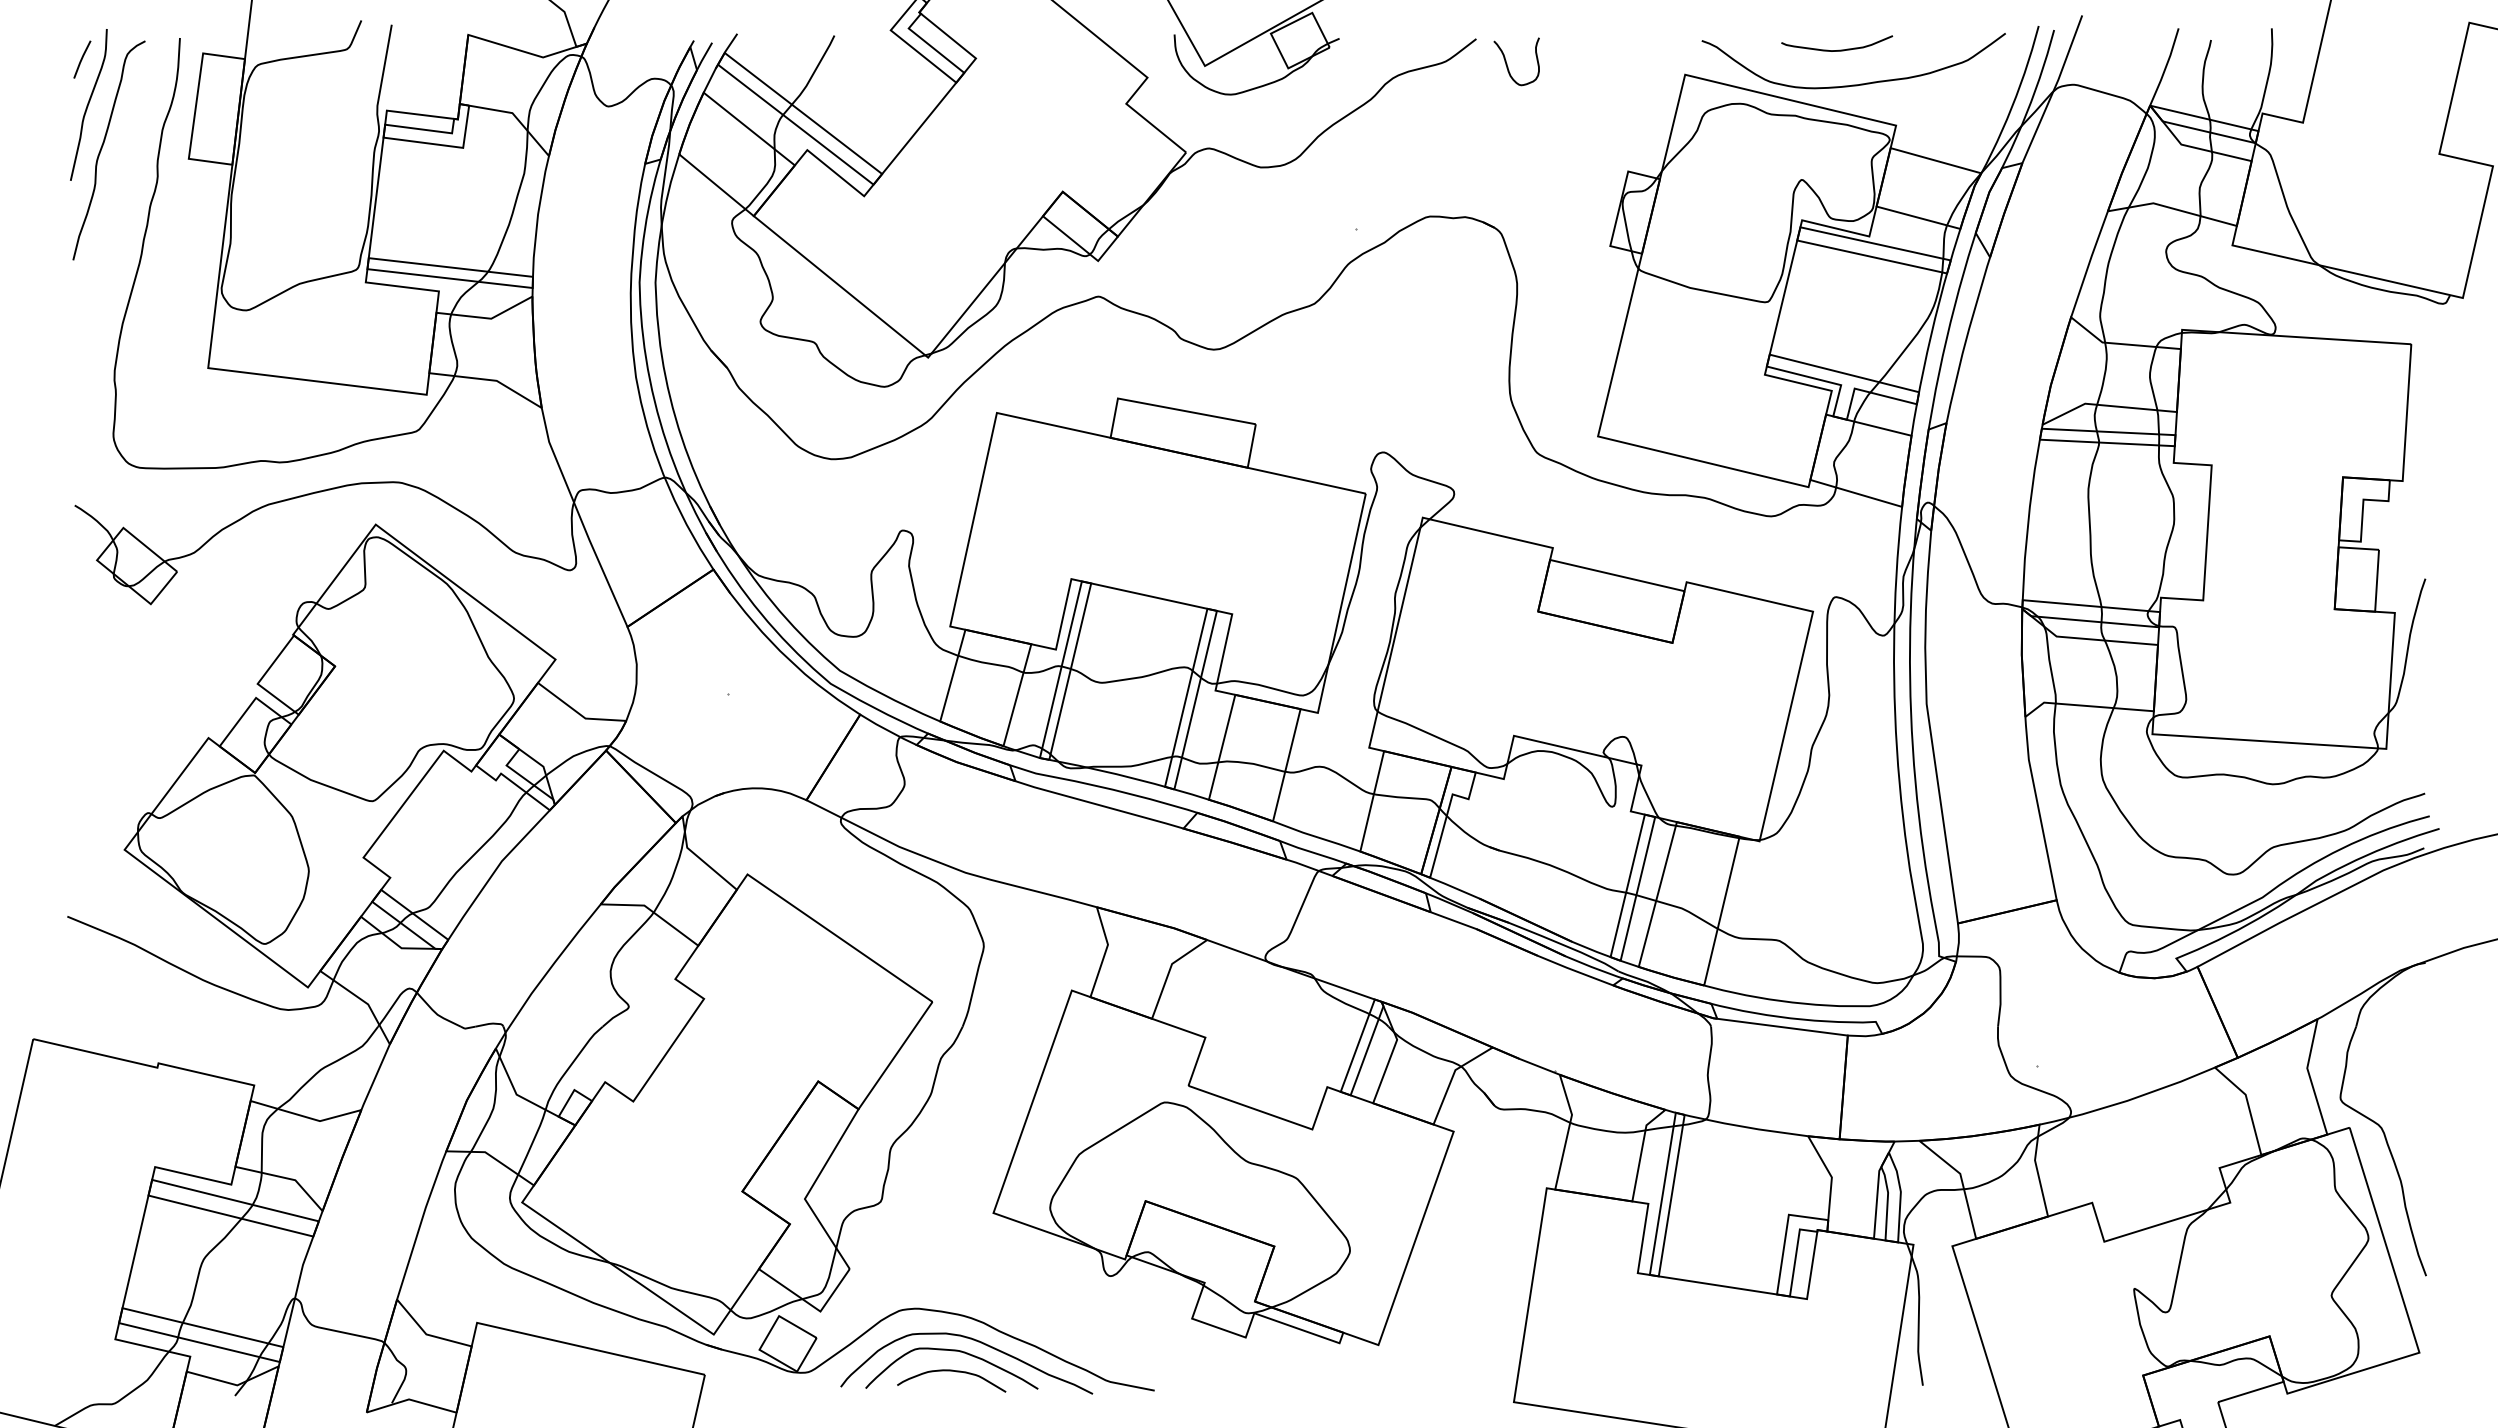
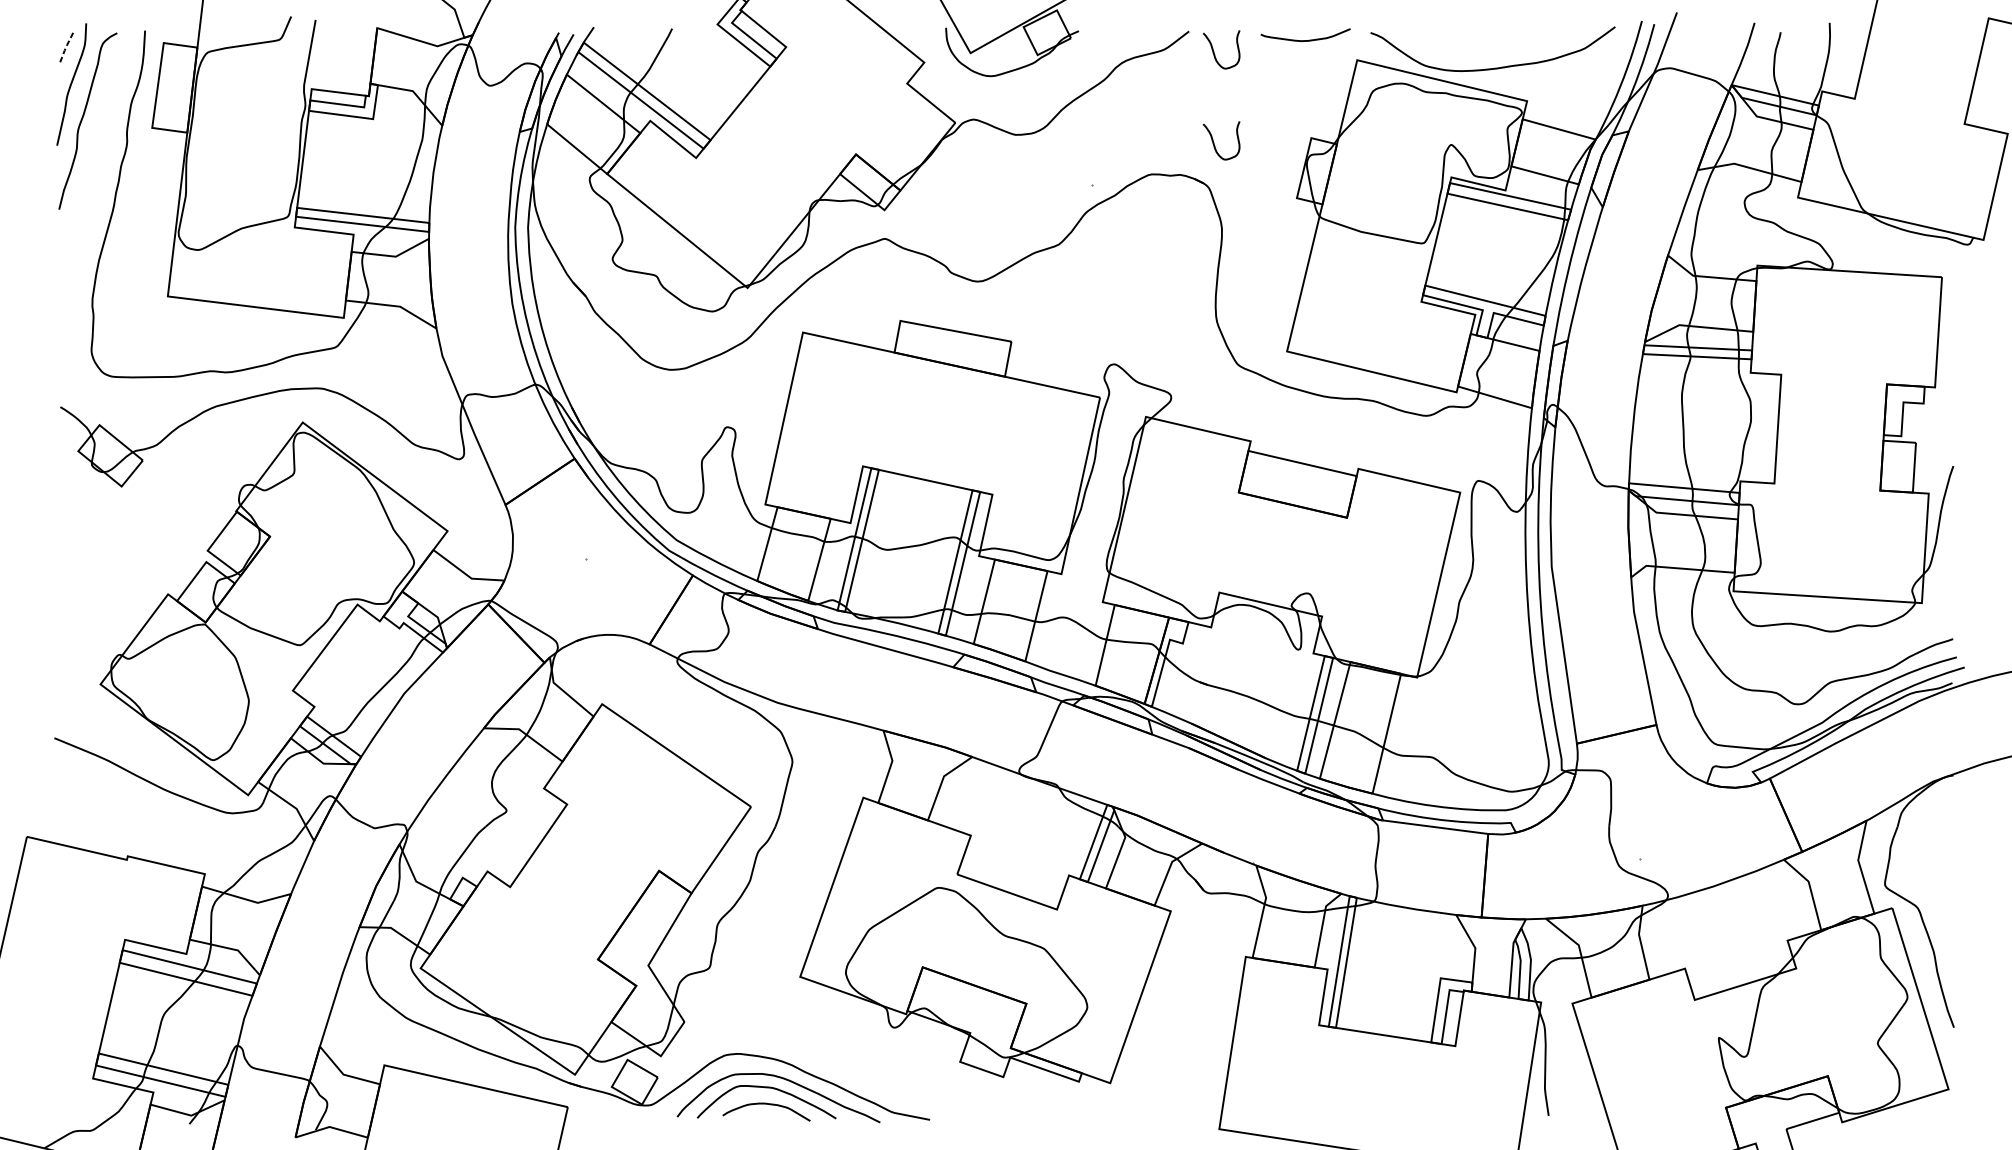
curve: (1838, 49) -> (1306, 39), moved
line: (81, 59) -> (65, 47), solid -> dashed
curve: (1507, 176) -> (1214, 142), added

